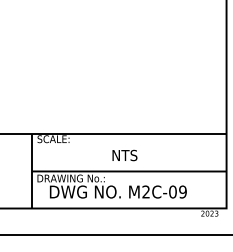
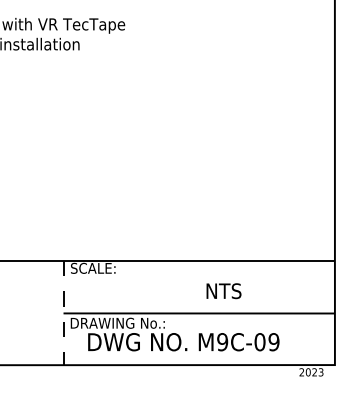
text: (124, 155) -> (223, 291), moved
line: (32, 171) -> (63, 313), solid -> dashed
text: (146, 192) -> (222, 342), M2C-09 -> M9C-09

